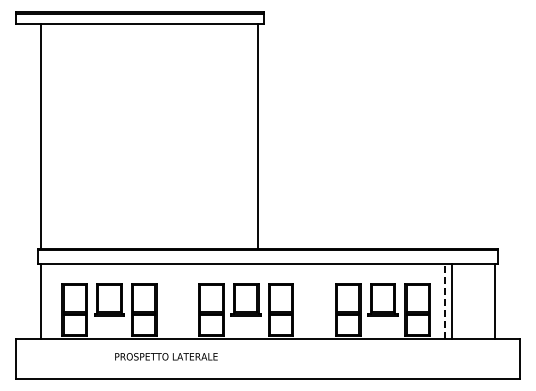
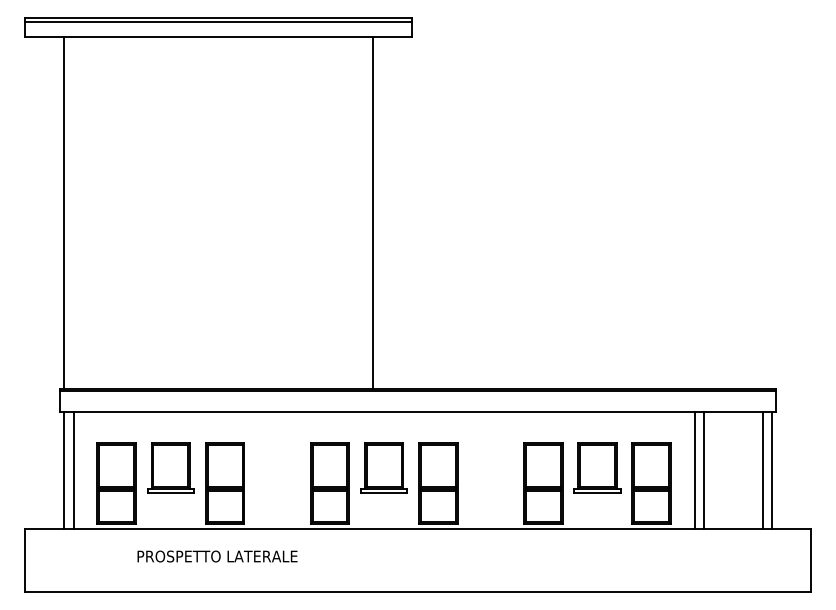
line: (258, 136) -> (373, 212), moved
line: (47, 301) -> (74, 470), added
line: (445, 301) -> (694, 470), dashed -> solid
line: (488, 301) -> (761, 470), added
text: (166, 356) -> (217, 556), moved

